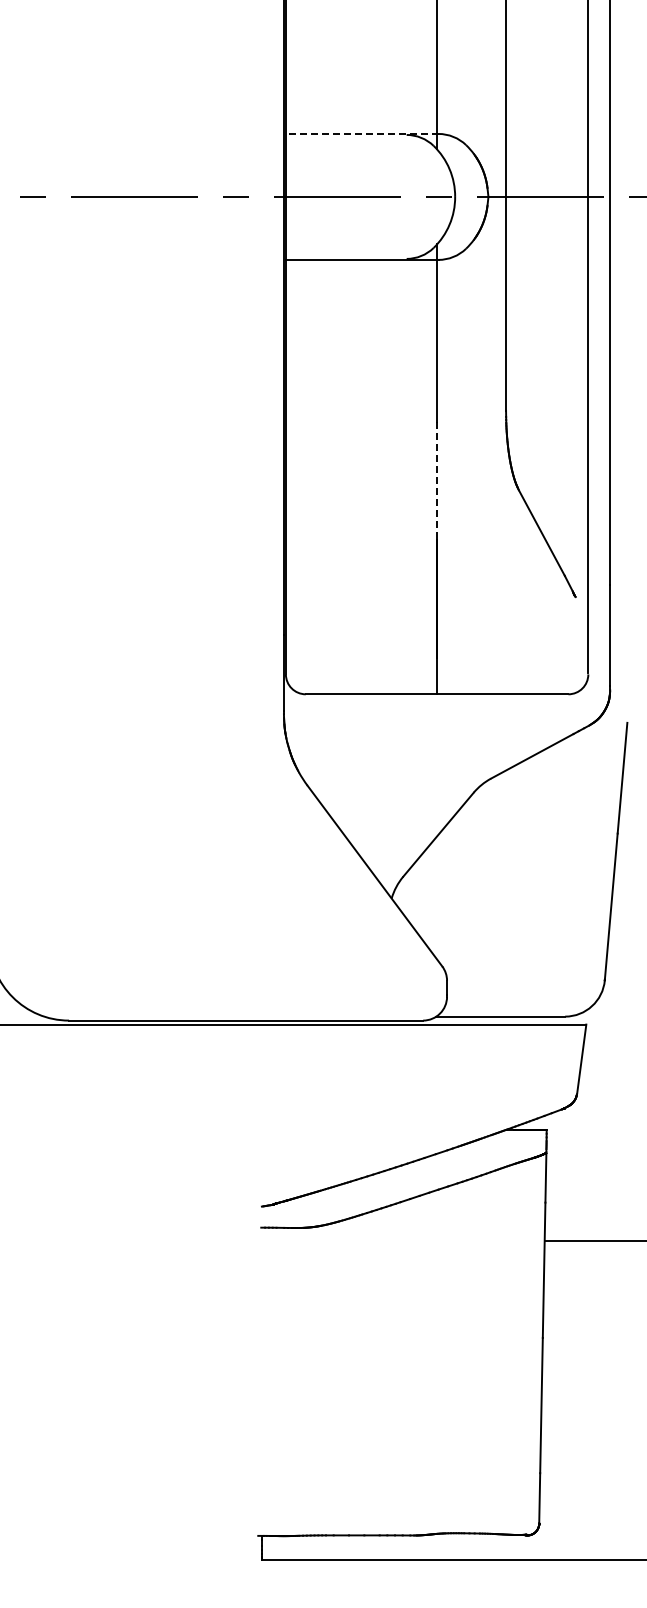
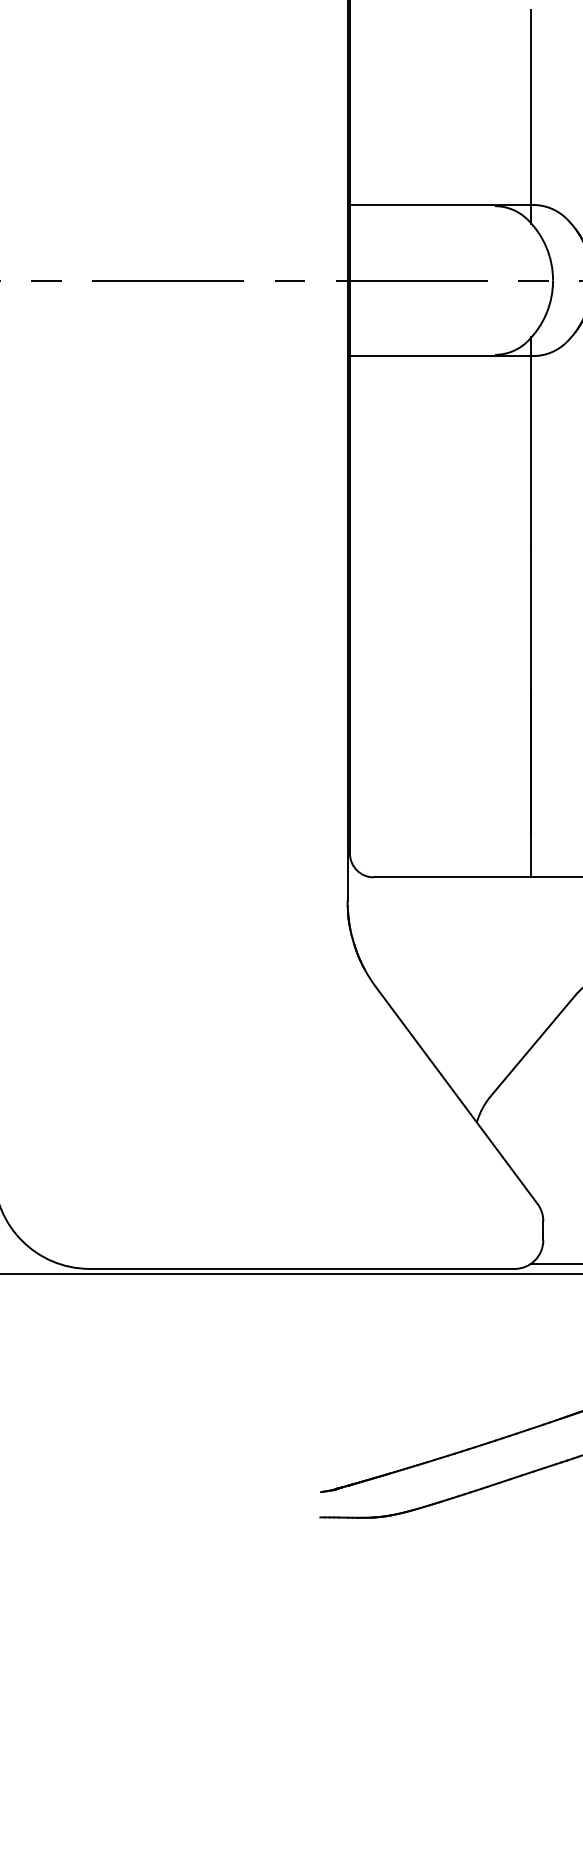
line: (362, 133) -> (441, 204), dashed -> solid
line: (437, 480) -> (531, 620), dashed -> solid

